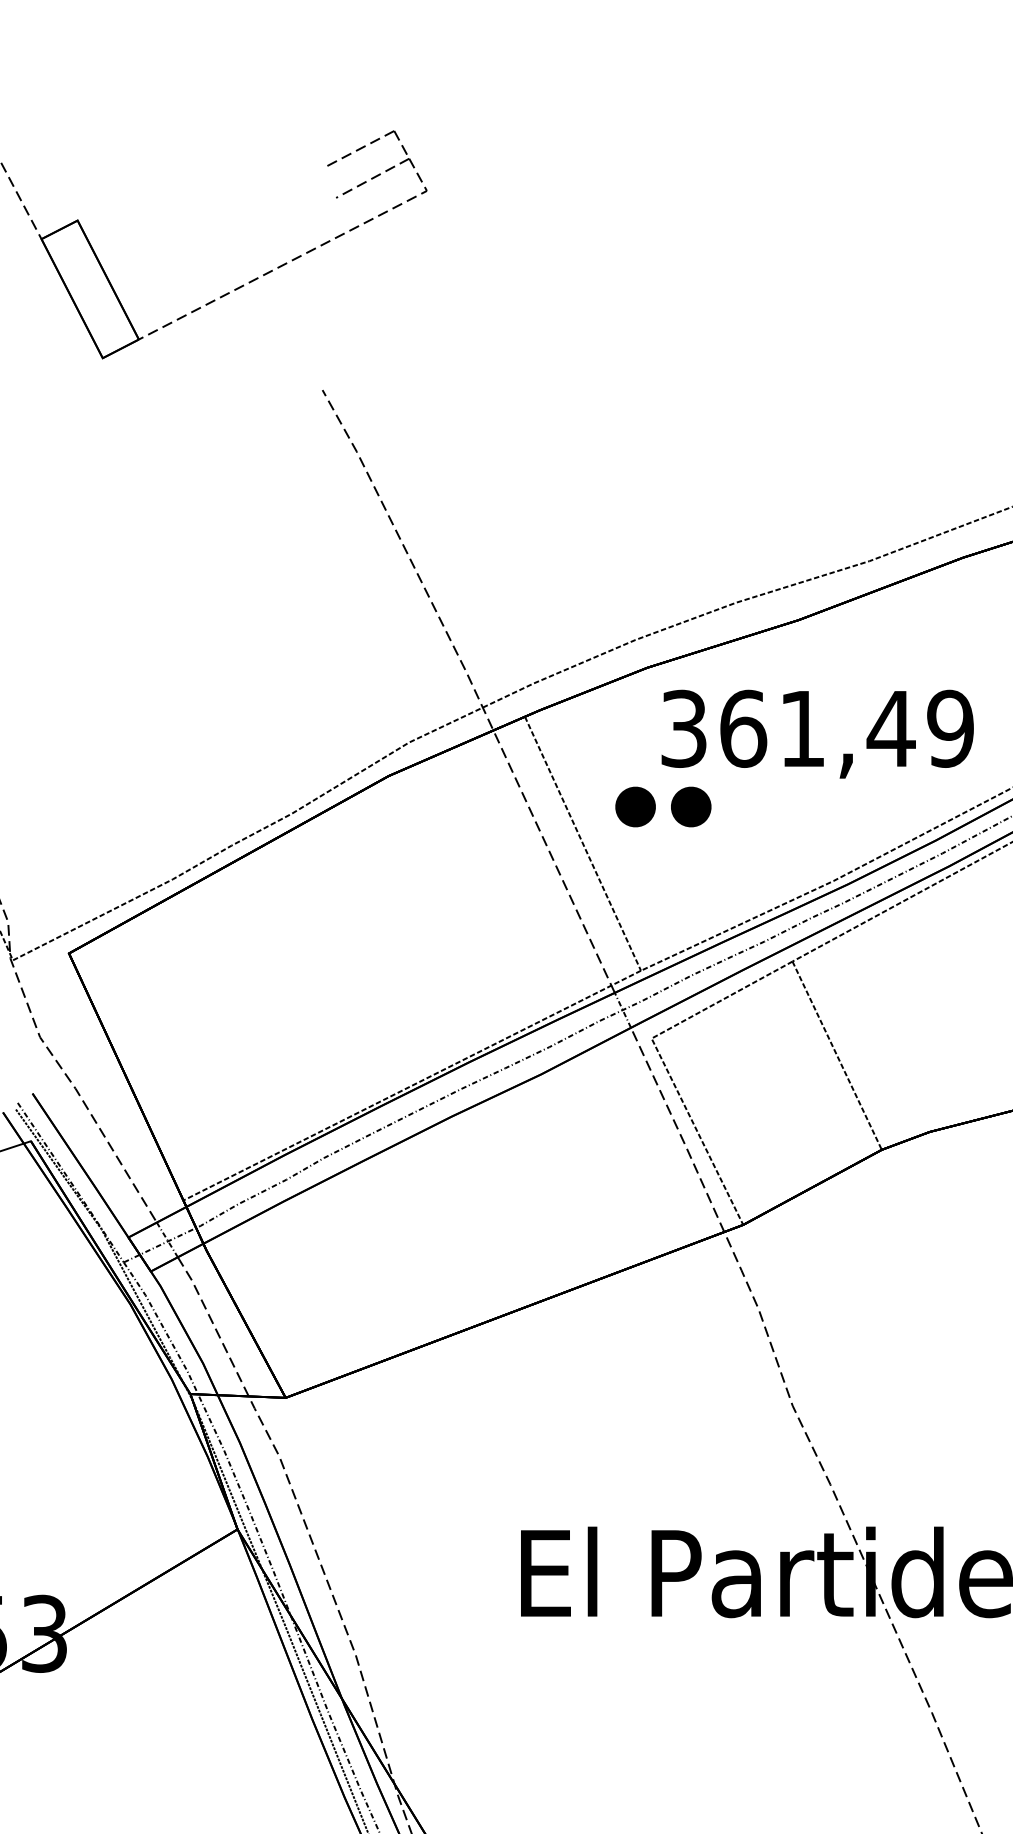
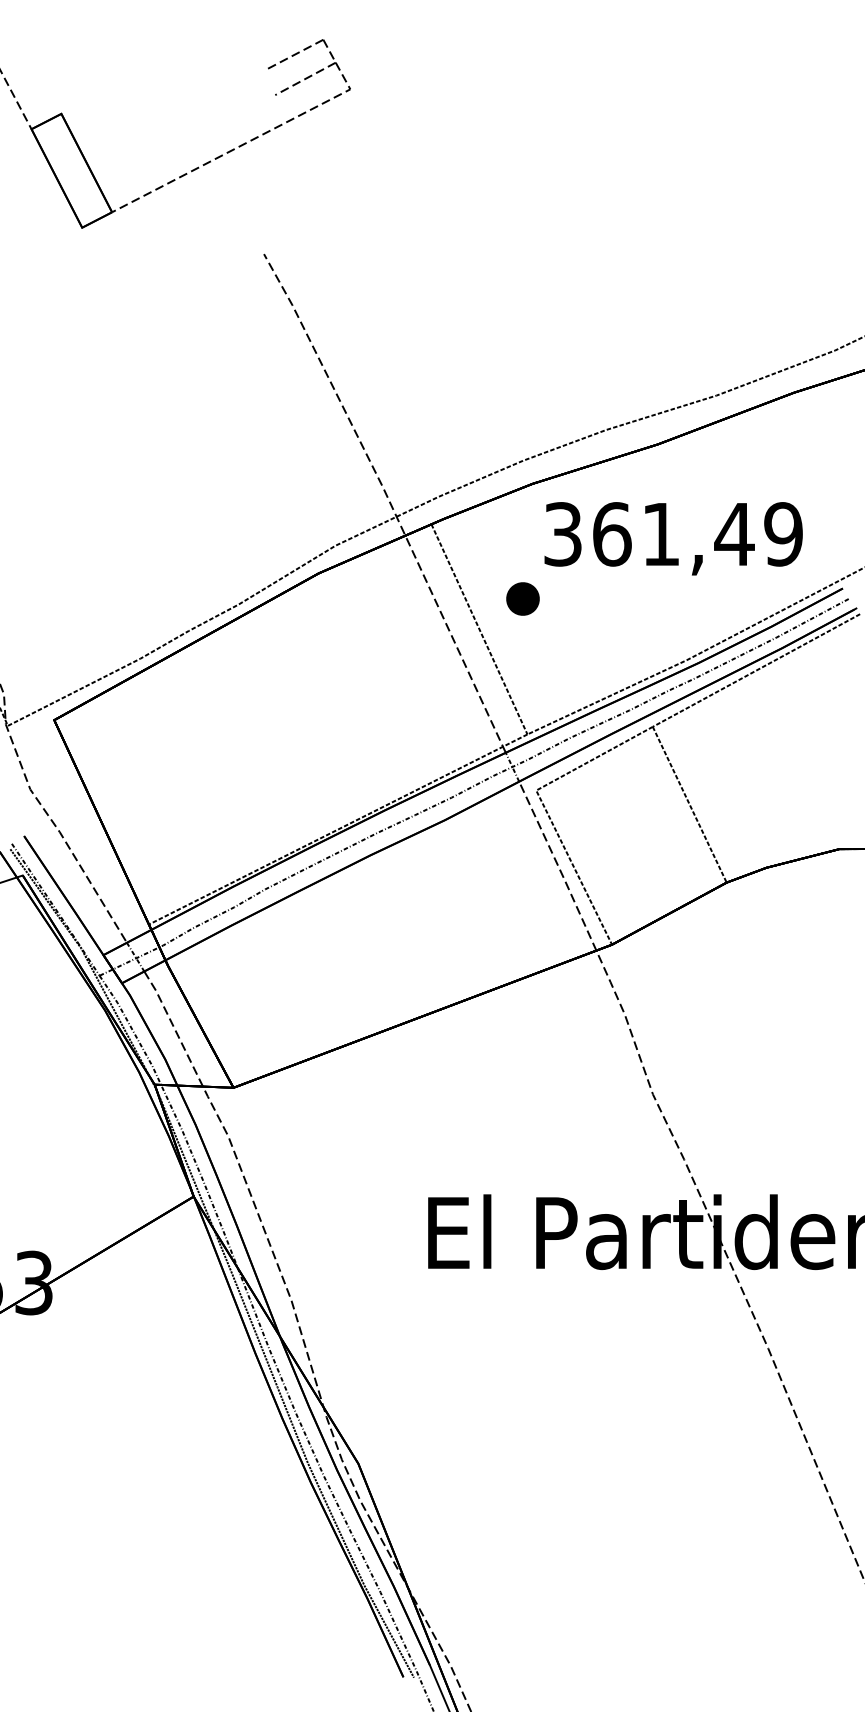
part: (690, 806) -> (568, 598), removed

